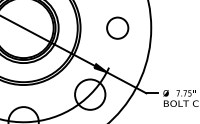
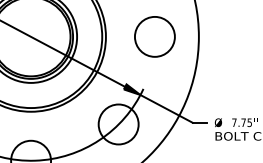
circle: (117, 28) -> (154, 37), size x1.43

